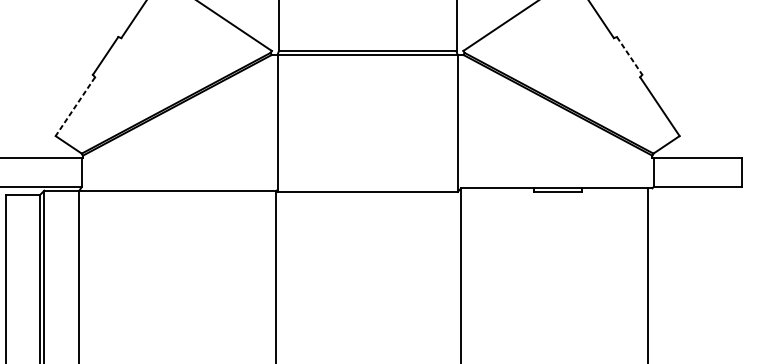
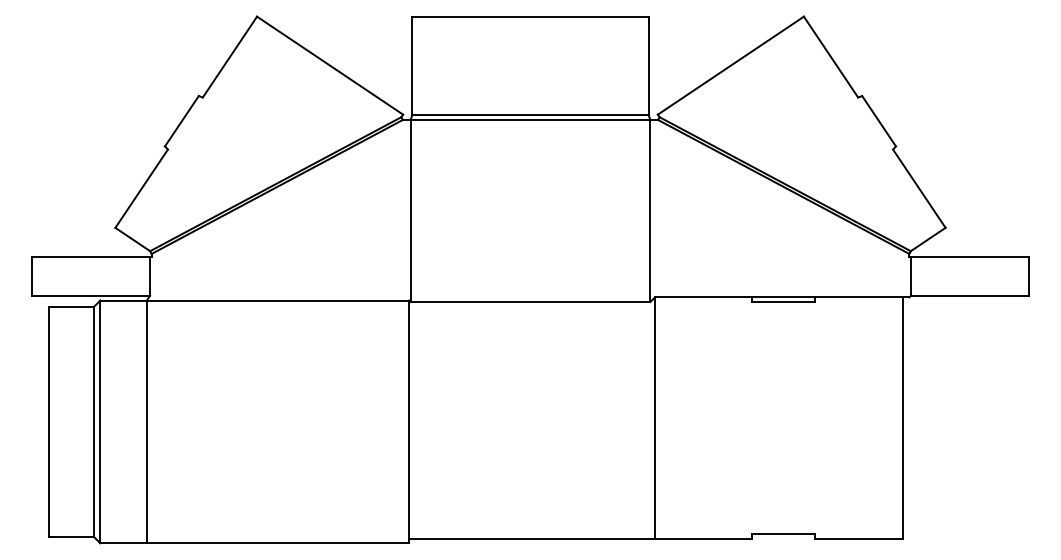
line: (629, 56) -> (879, 121), dashed -> solid
line: (75, 107) -> (141, 189), dashed -> solid

